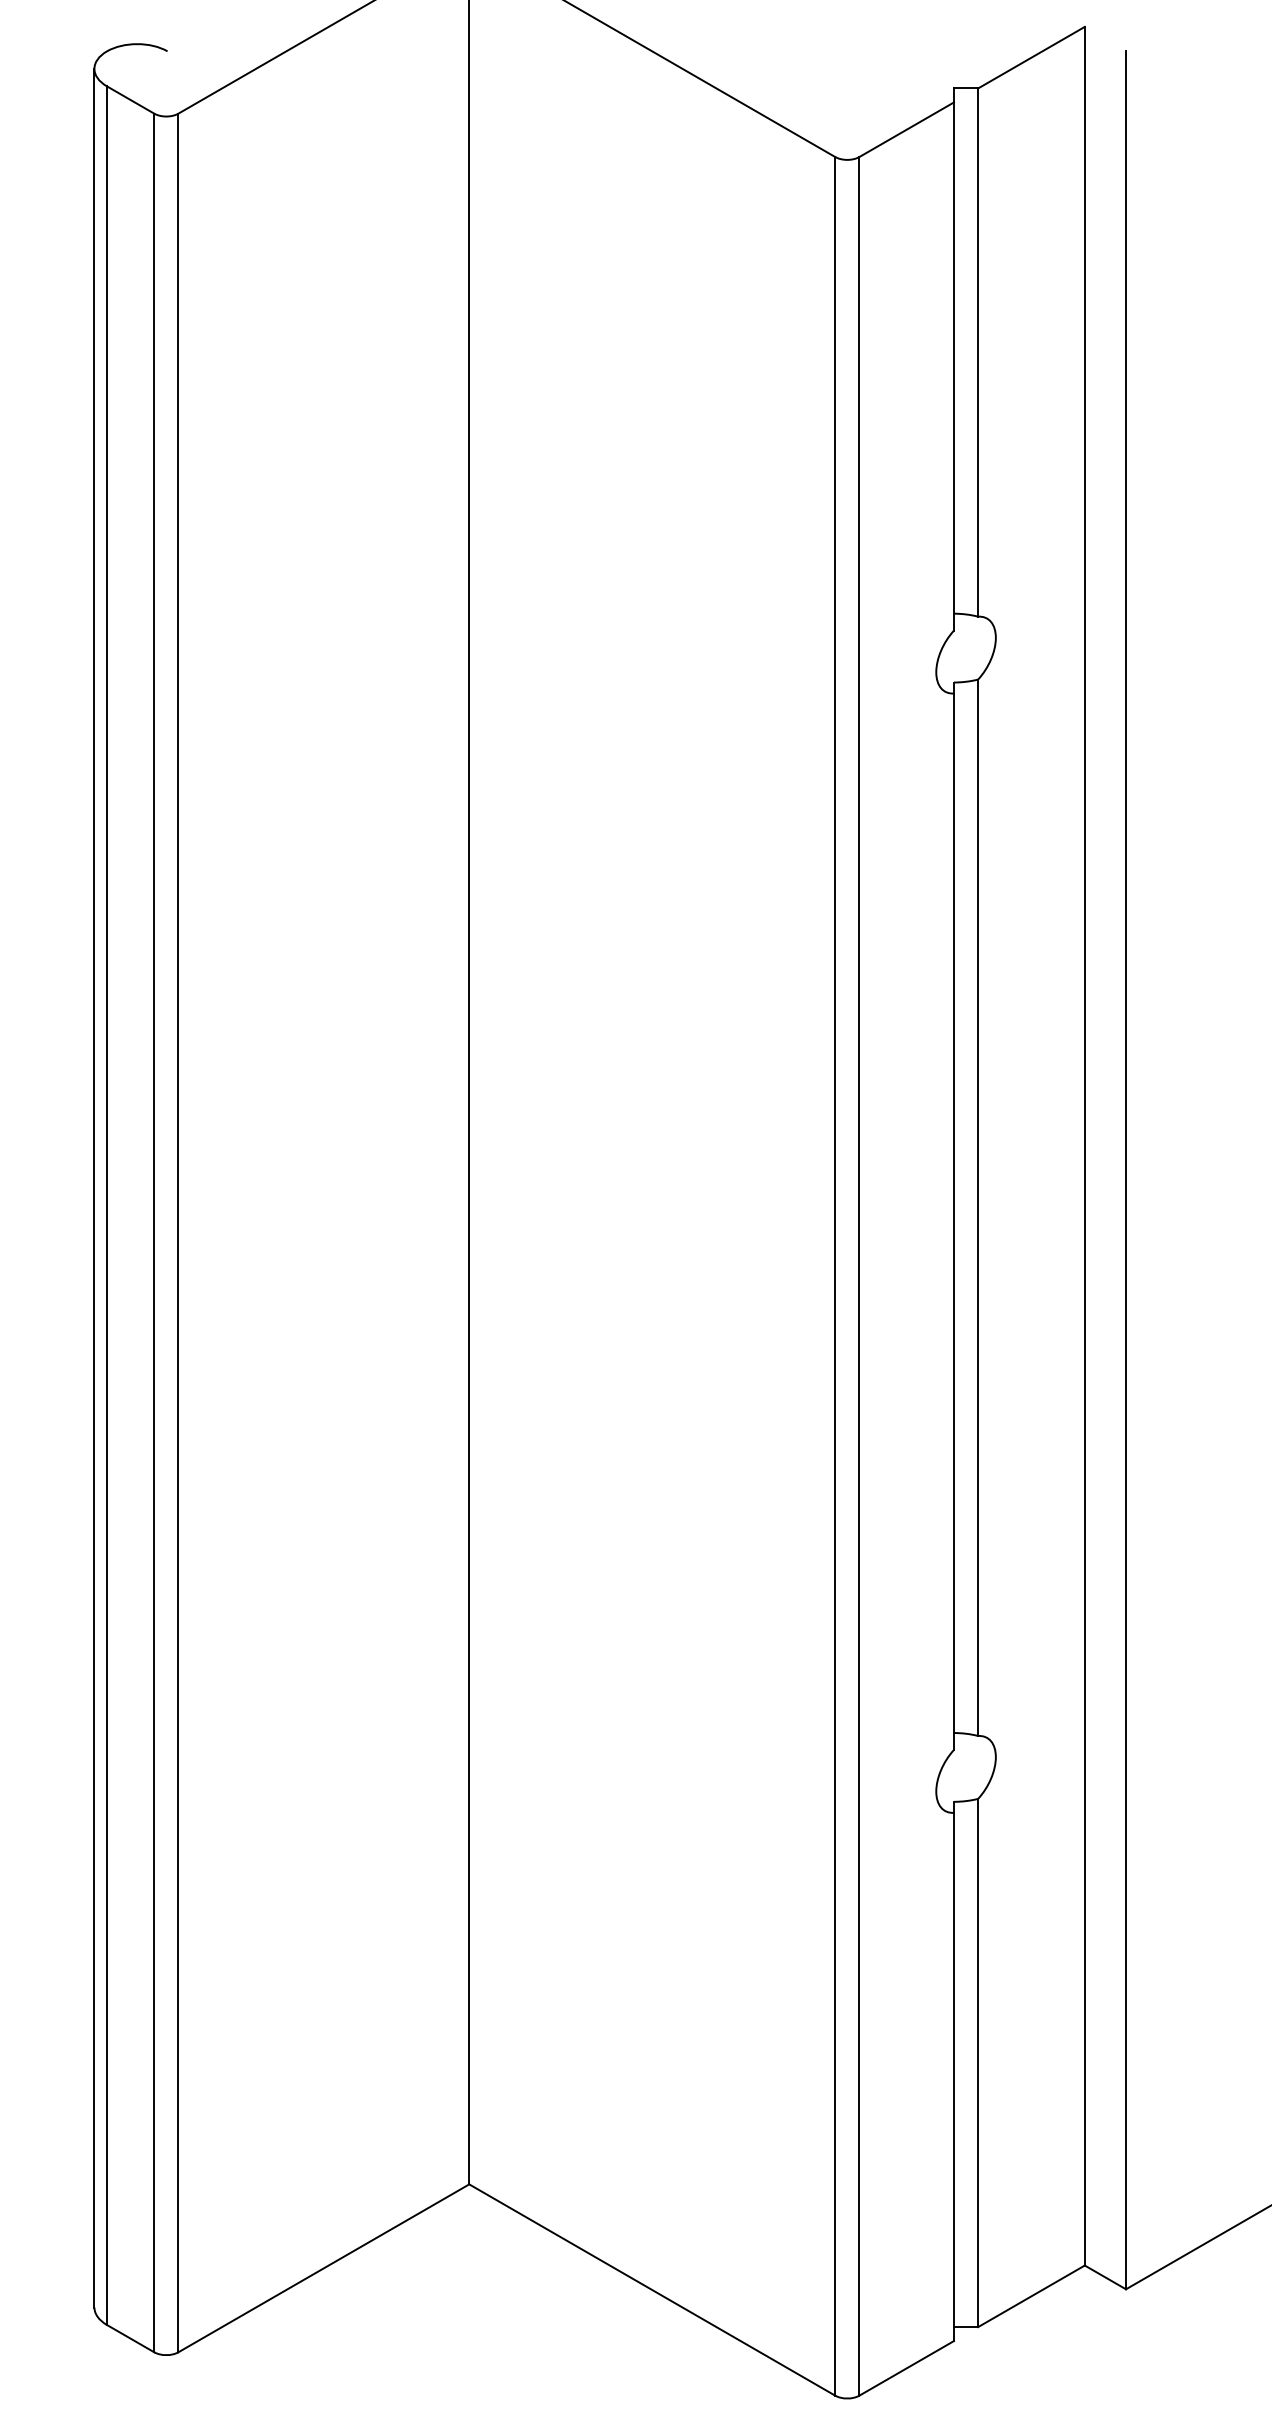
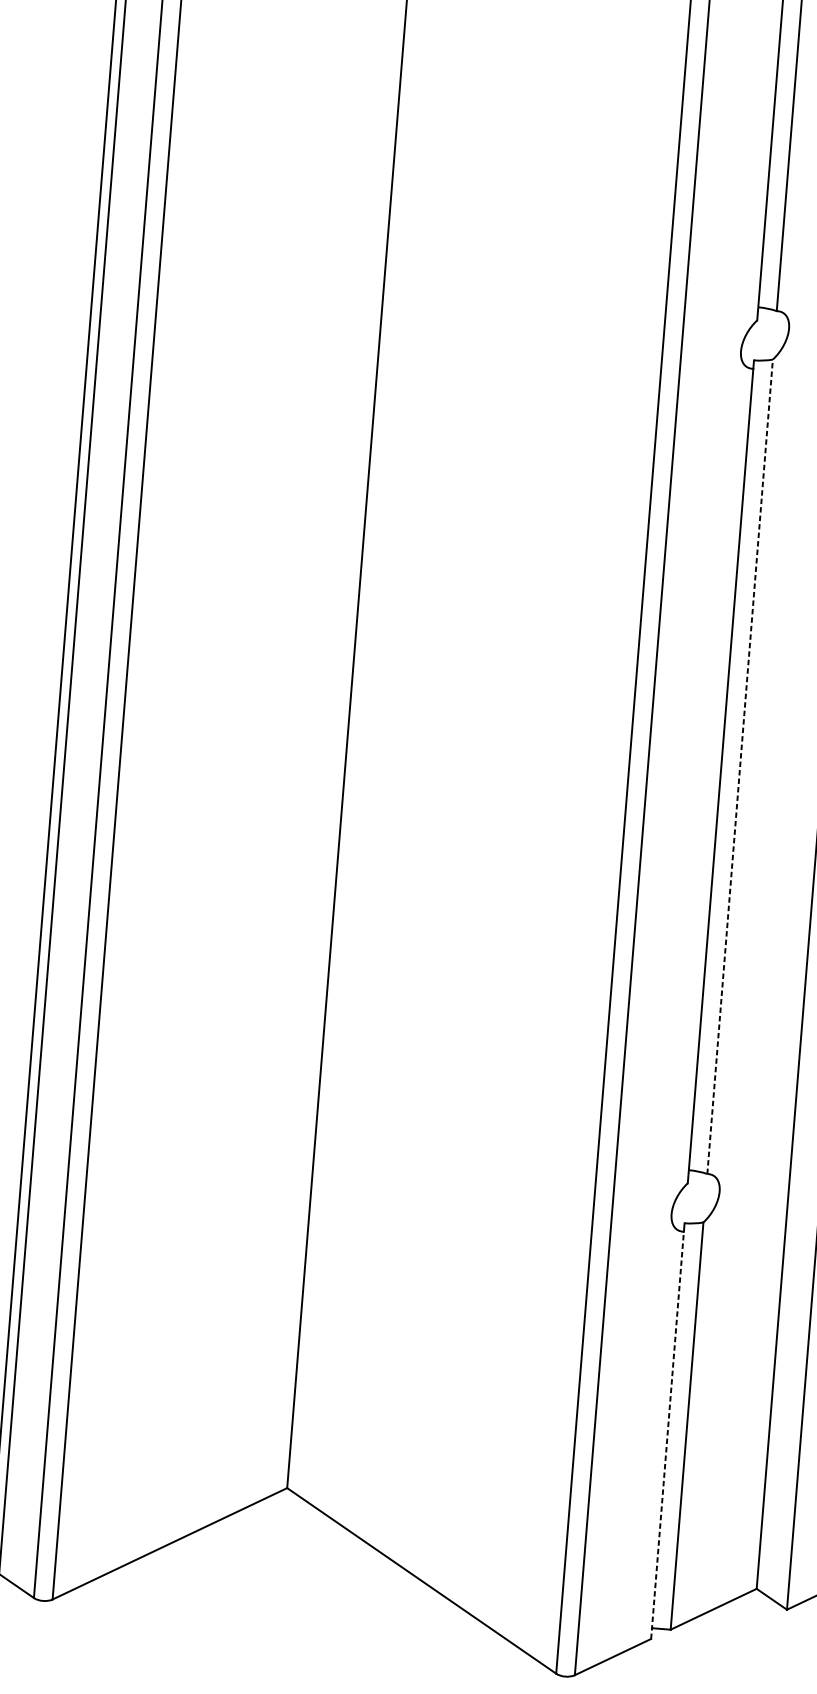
line: (978, 1207) -> (740, 766), solid -> dashed
line: (953, 2076) -> (667, 1434), solid -> dashed

